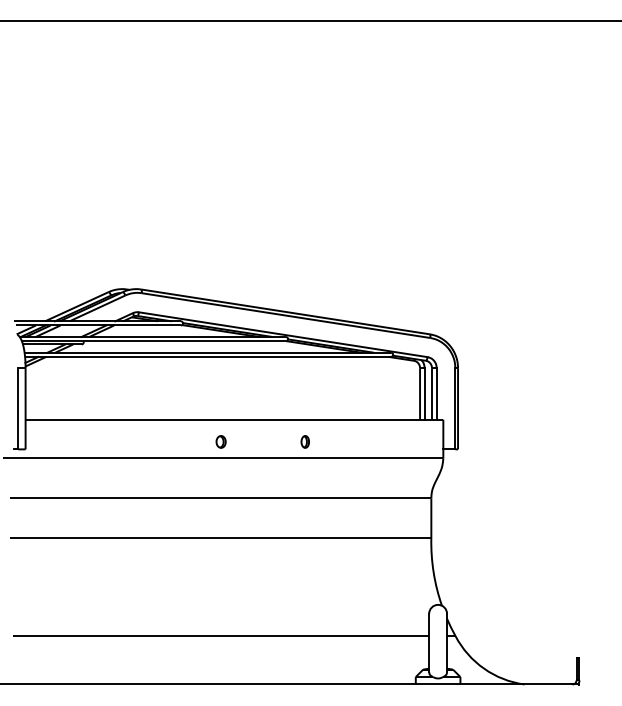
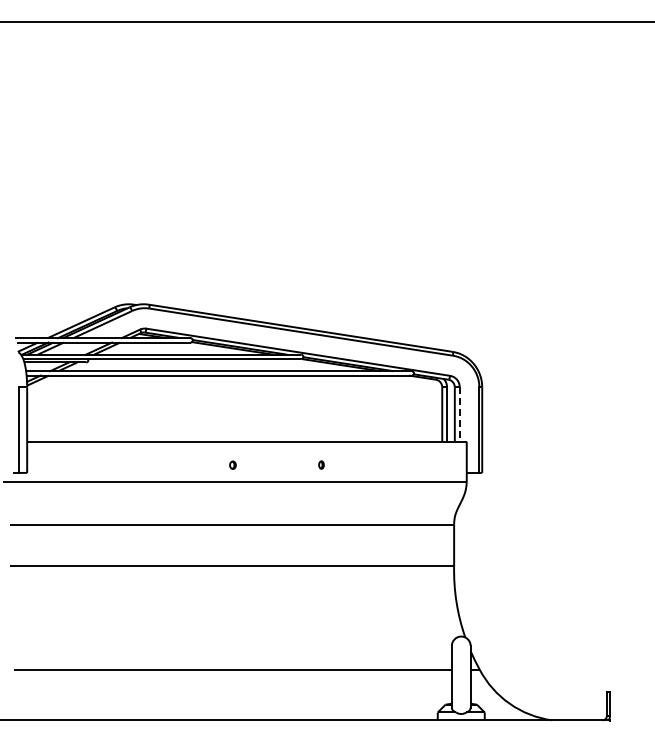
line: (436, 394) -> (459, 415), solid -> dashed
part: (305, 441) -> (321, 464), size x0.6
part: (220, 442) -> (232, 465), size x0.6

